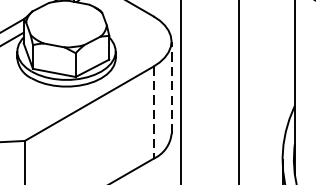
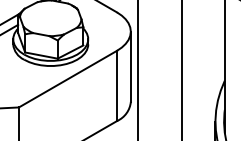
line: (171, 87) -> (130, 66), dashed -> solid
line: (154, 113) -> (117, 86), dashed -> solid

